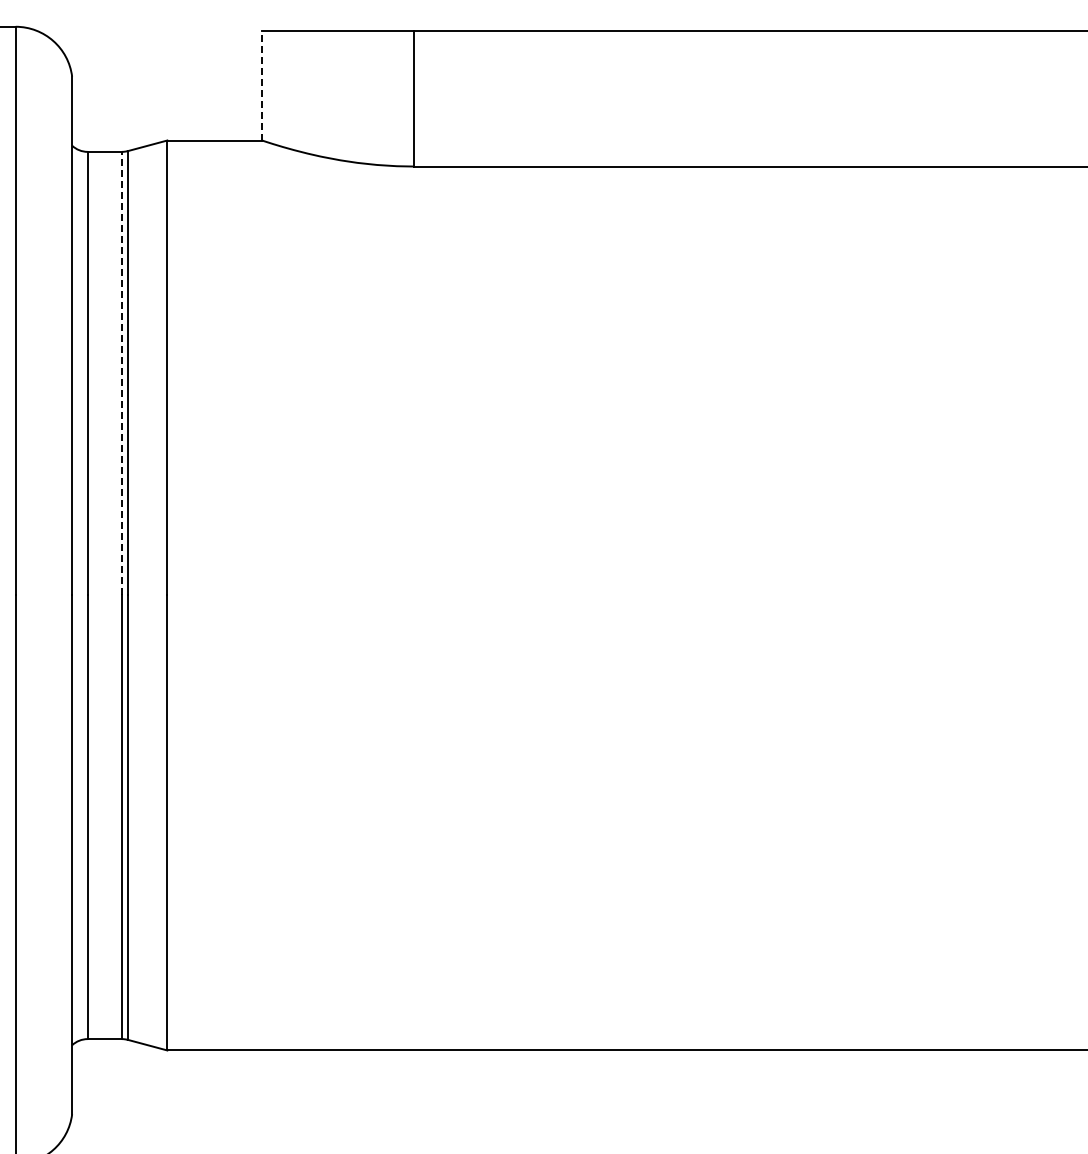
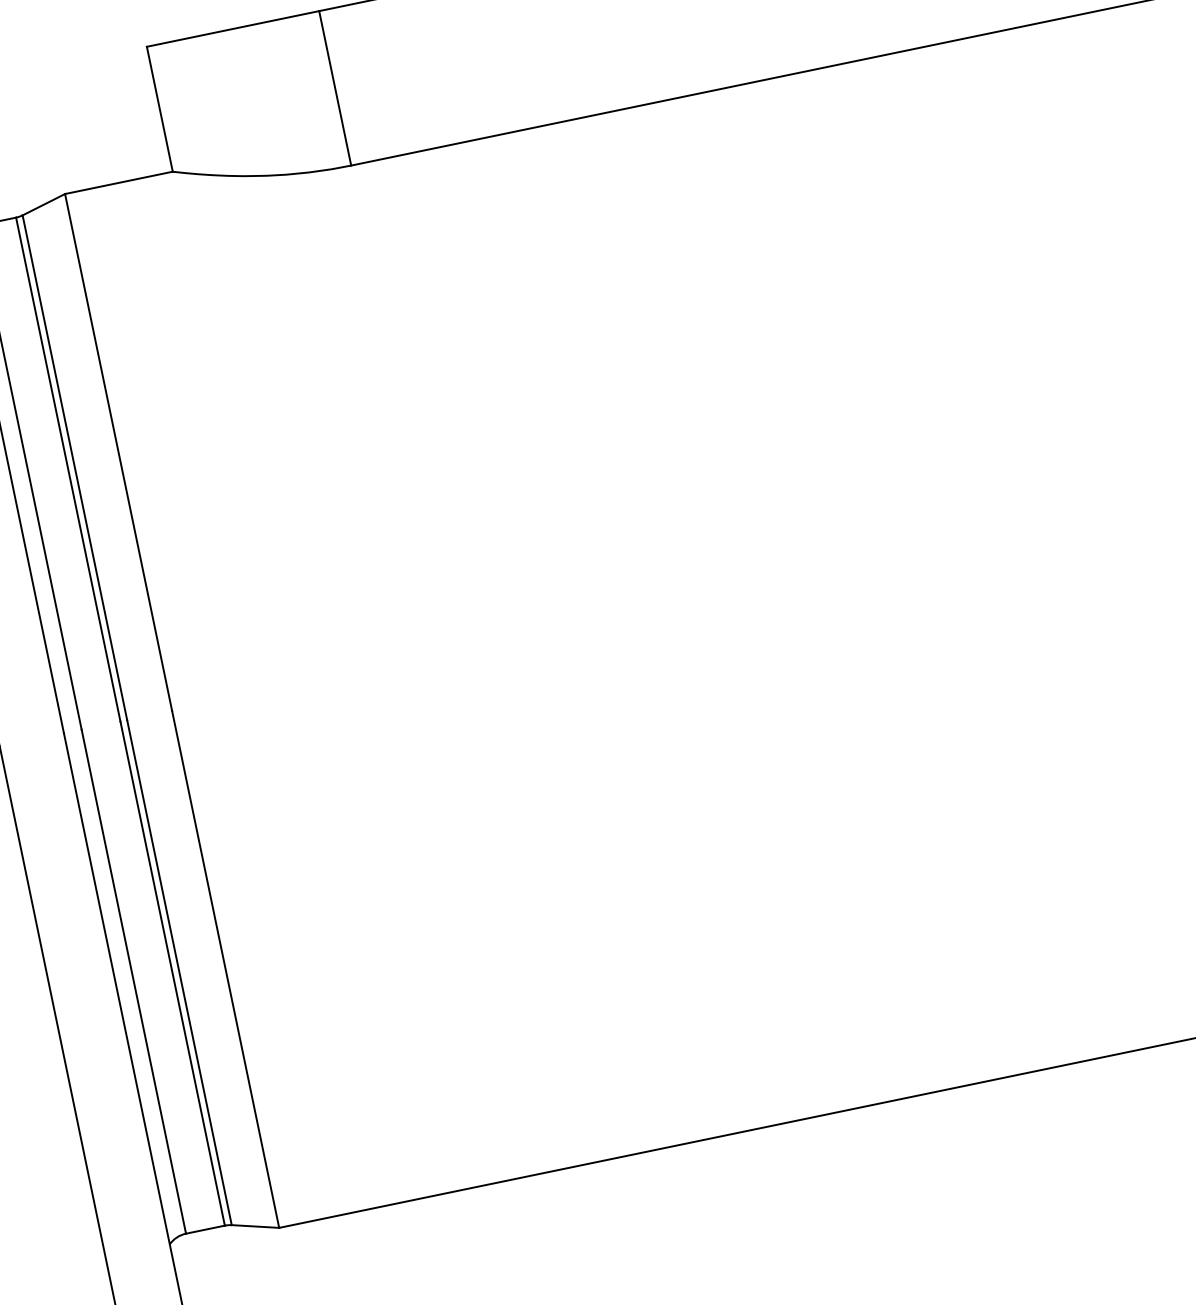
line: (262, 85) -> (160, 109), dashed -> solid
line: (121, 373) -> (67, 469), dashed -> solid

